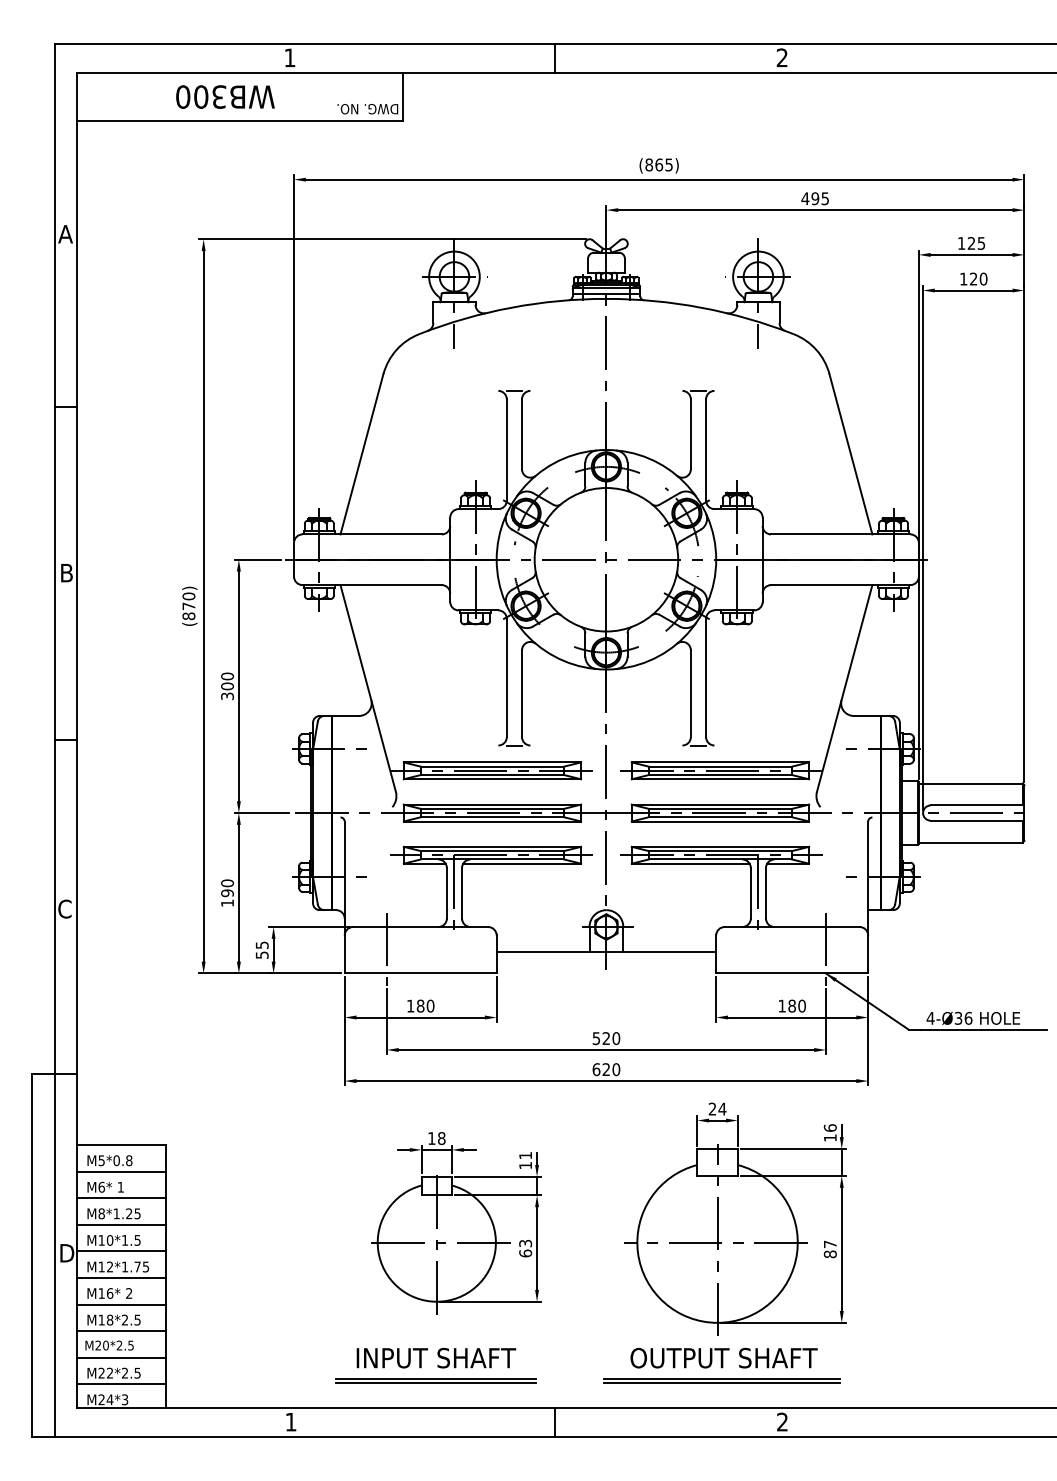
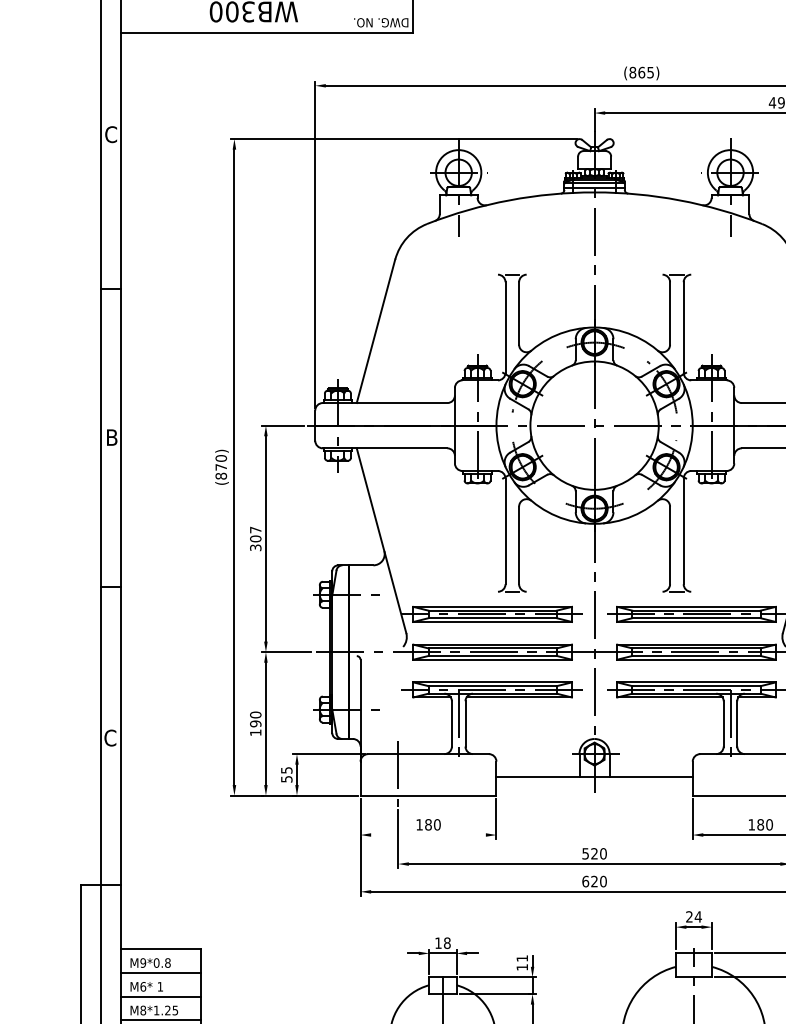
text: (65, 233) -> (110, 133), A -> C
text: (227, 676) -> (255, 530), 300 -> 307
line: (420, 1017) -> (428, 834), removed
text: (101, 1160) -> (143, 962), M5*0.8 -> M9*0.8

